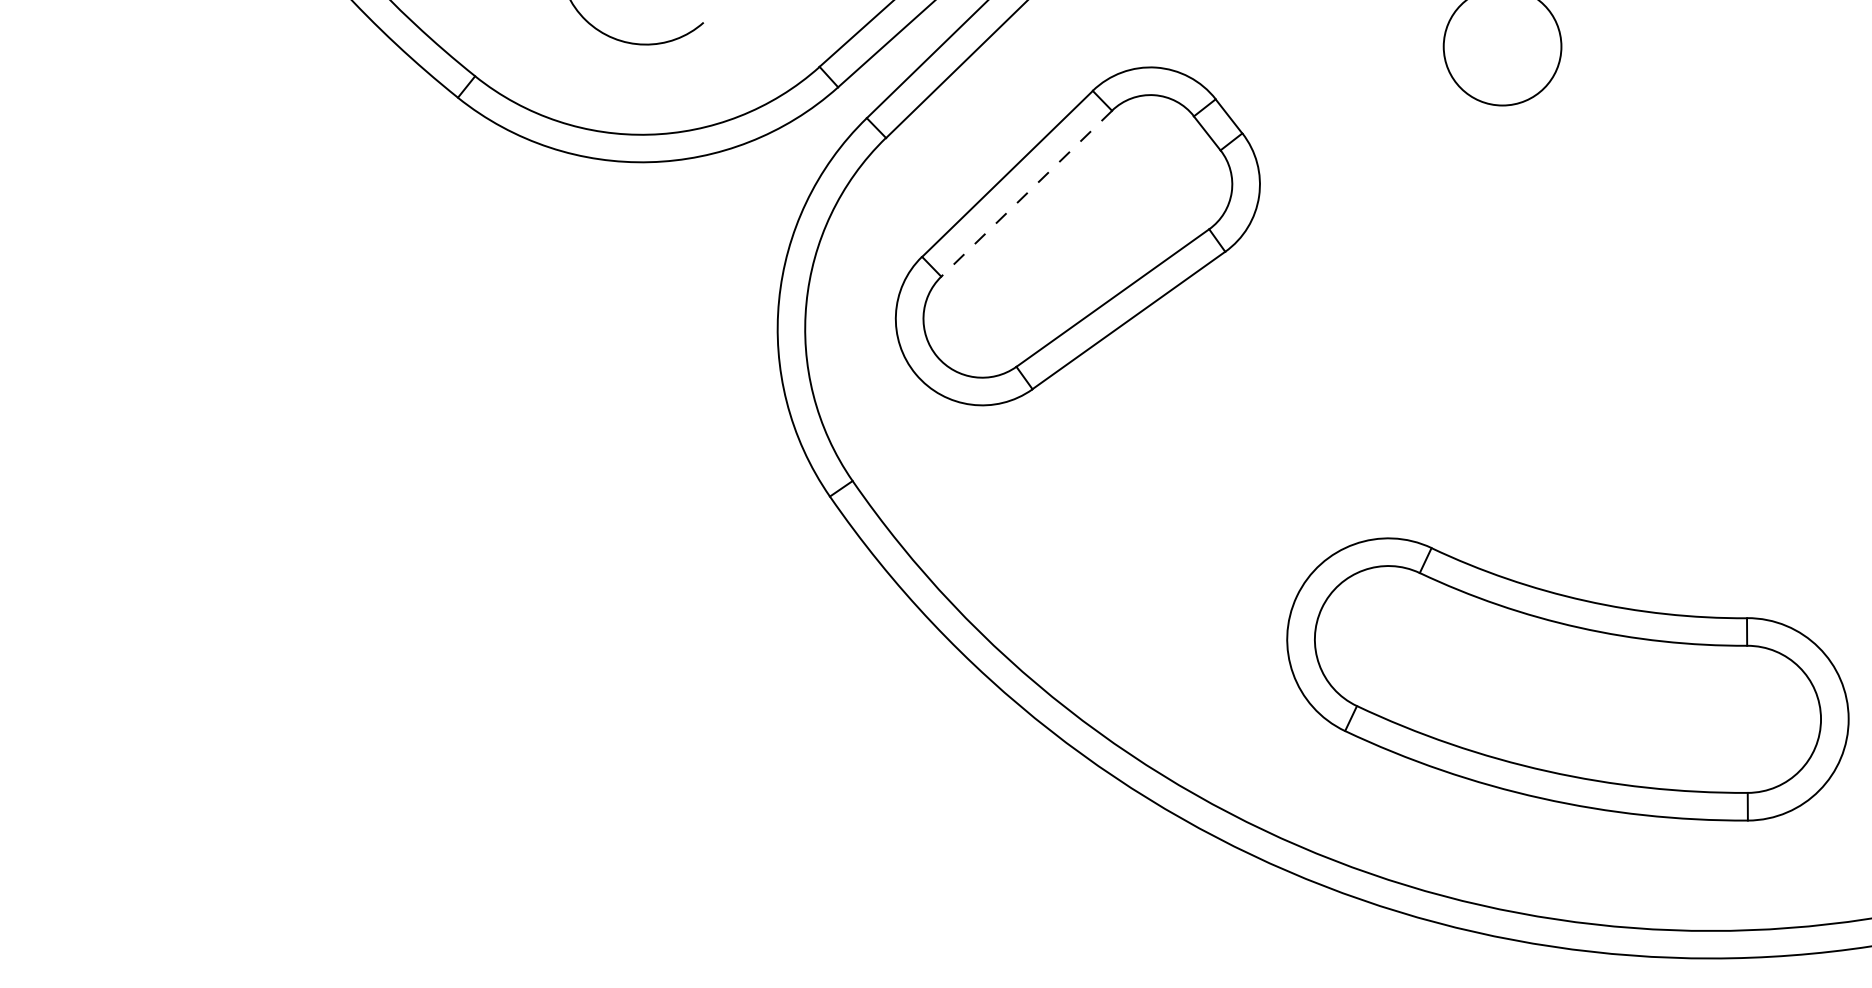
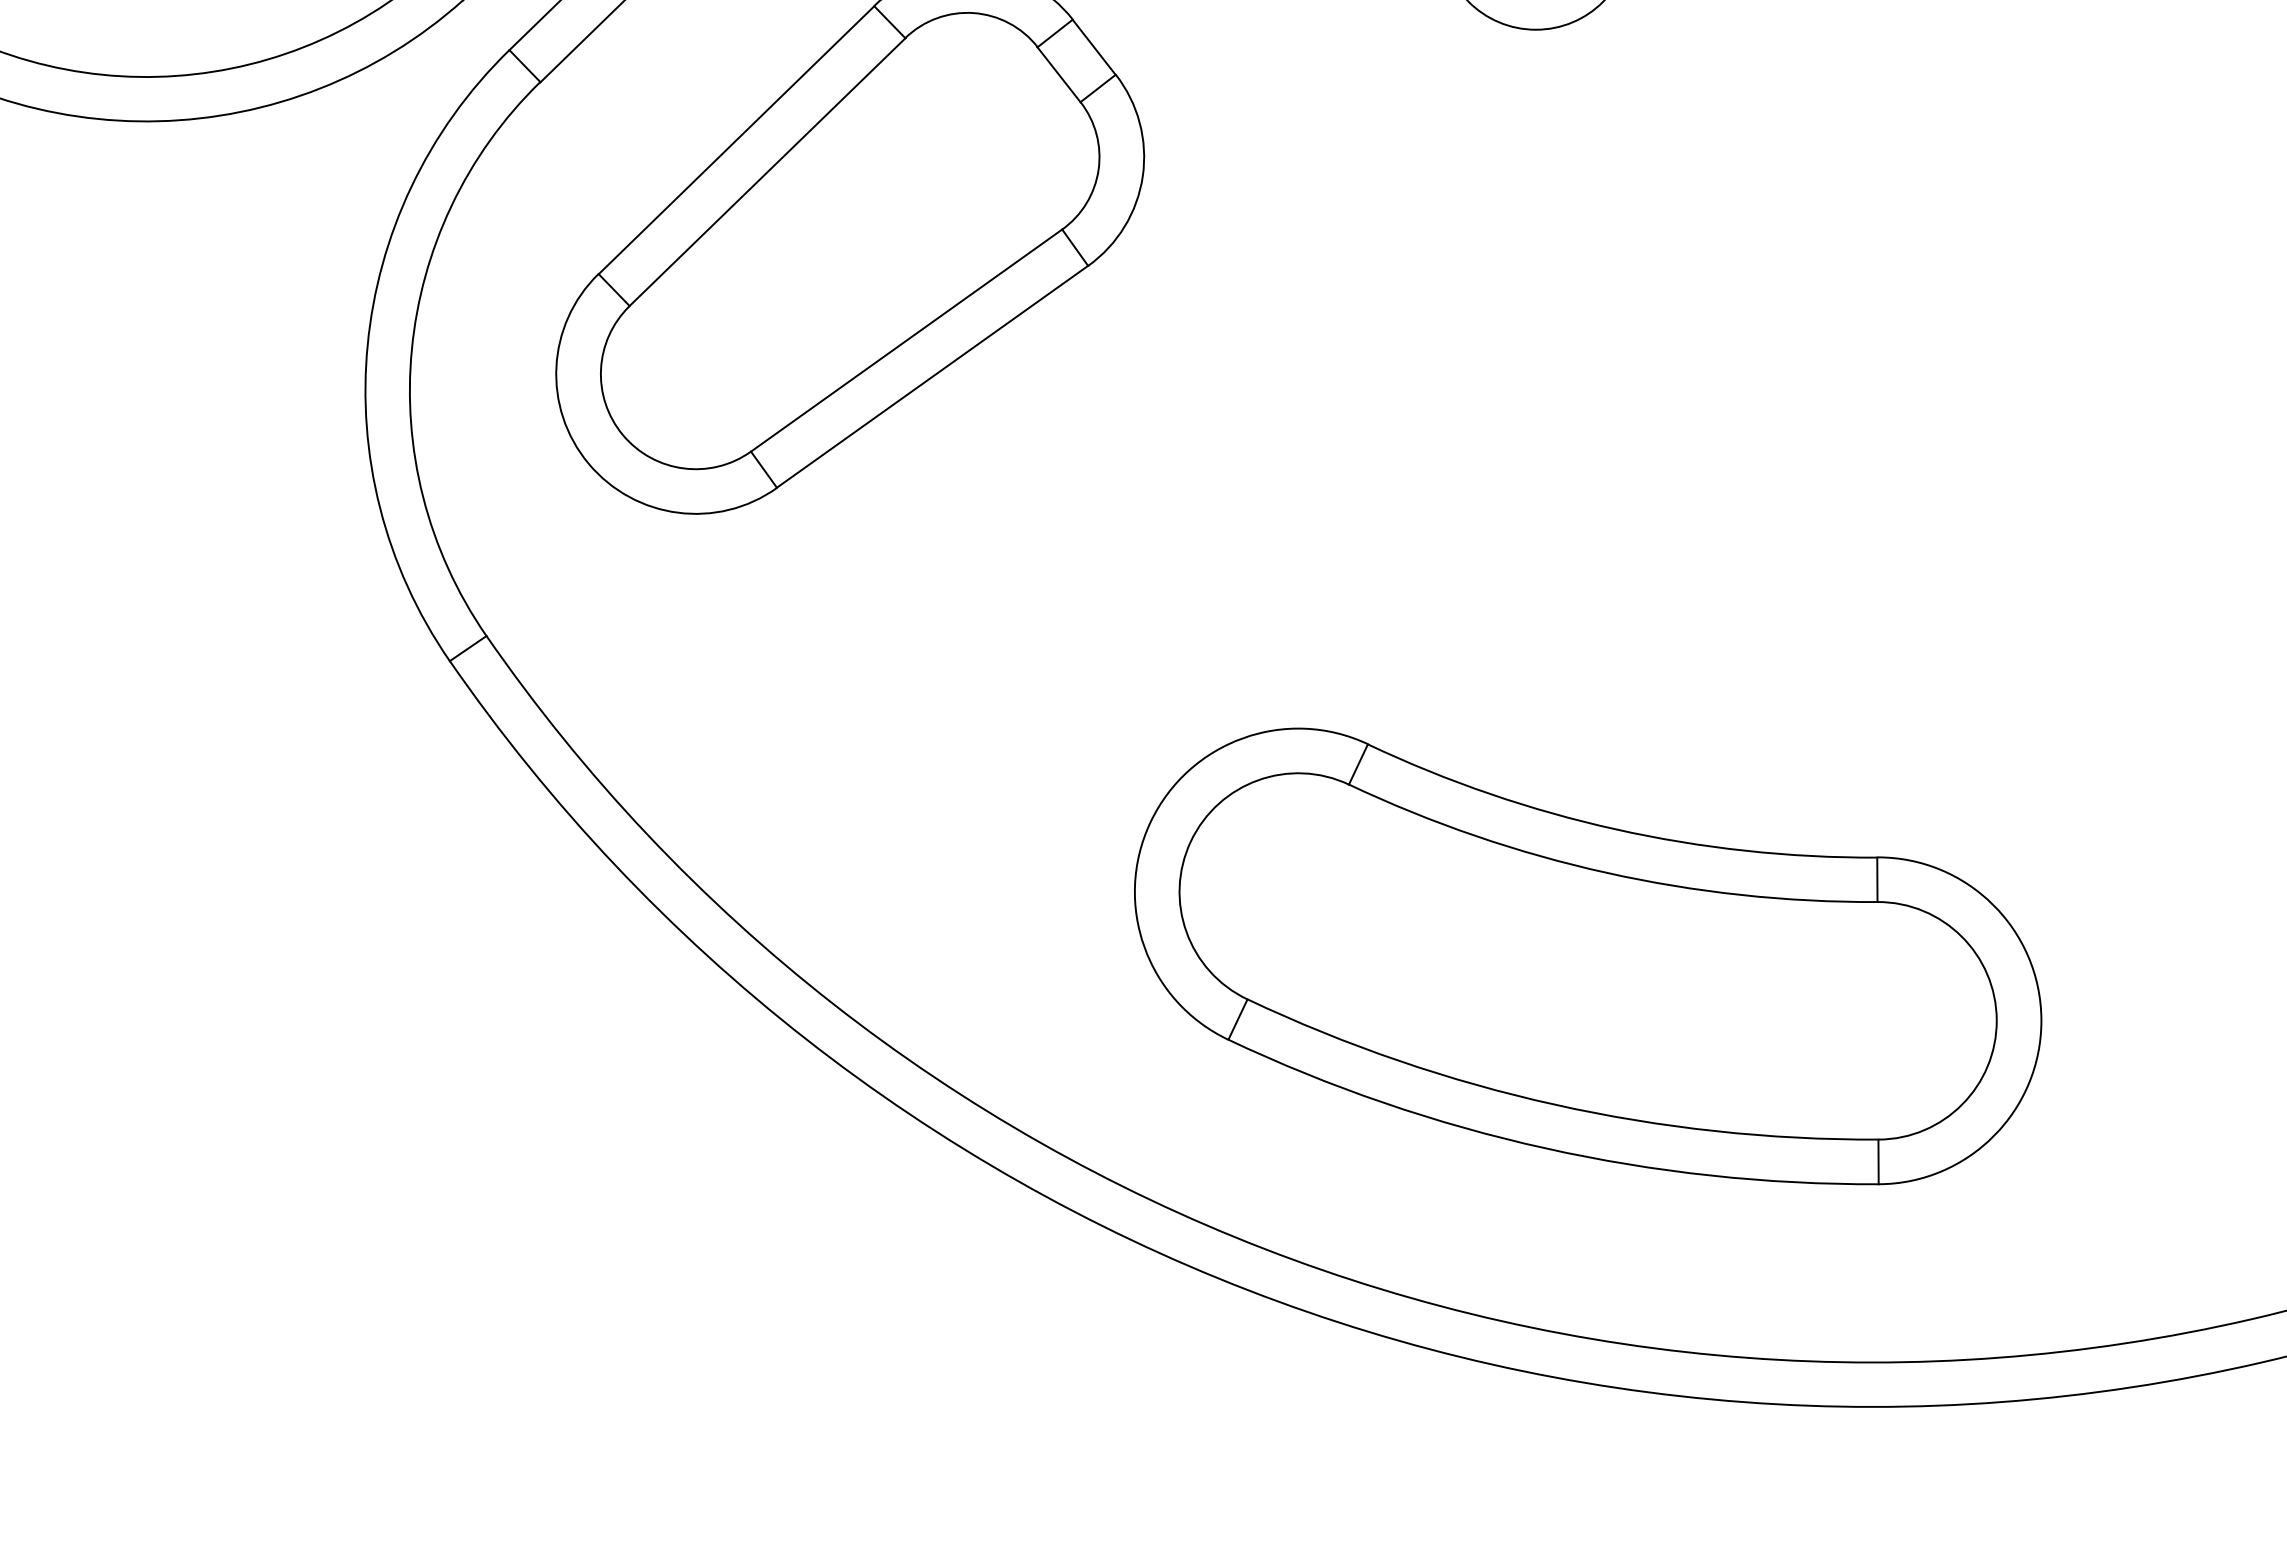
line: (1026, 194) -> (767, 173), dashed -> solid
part: (1567, 679) -> (1587, 956), moved

